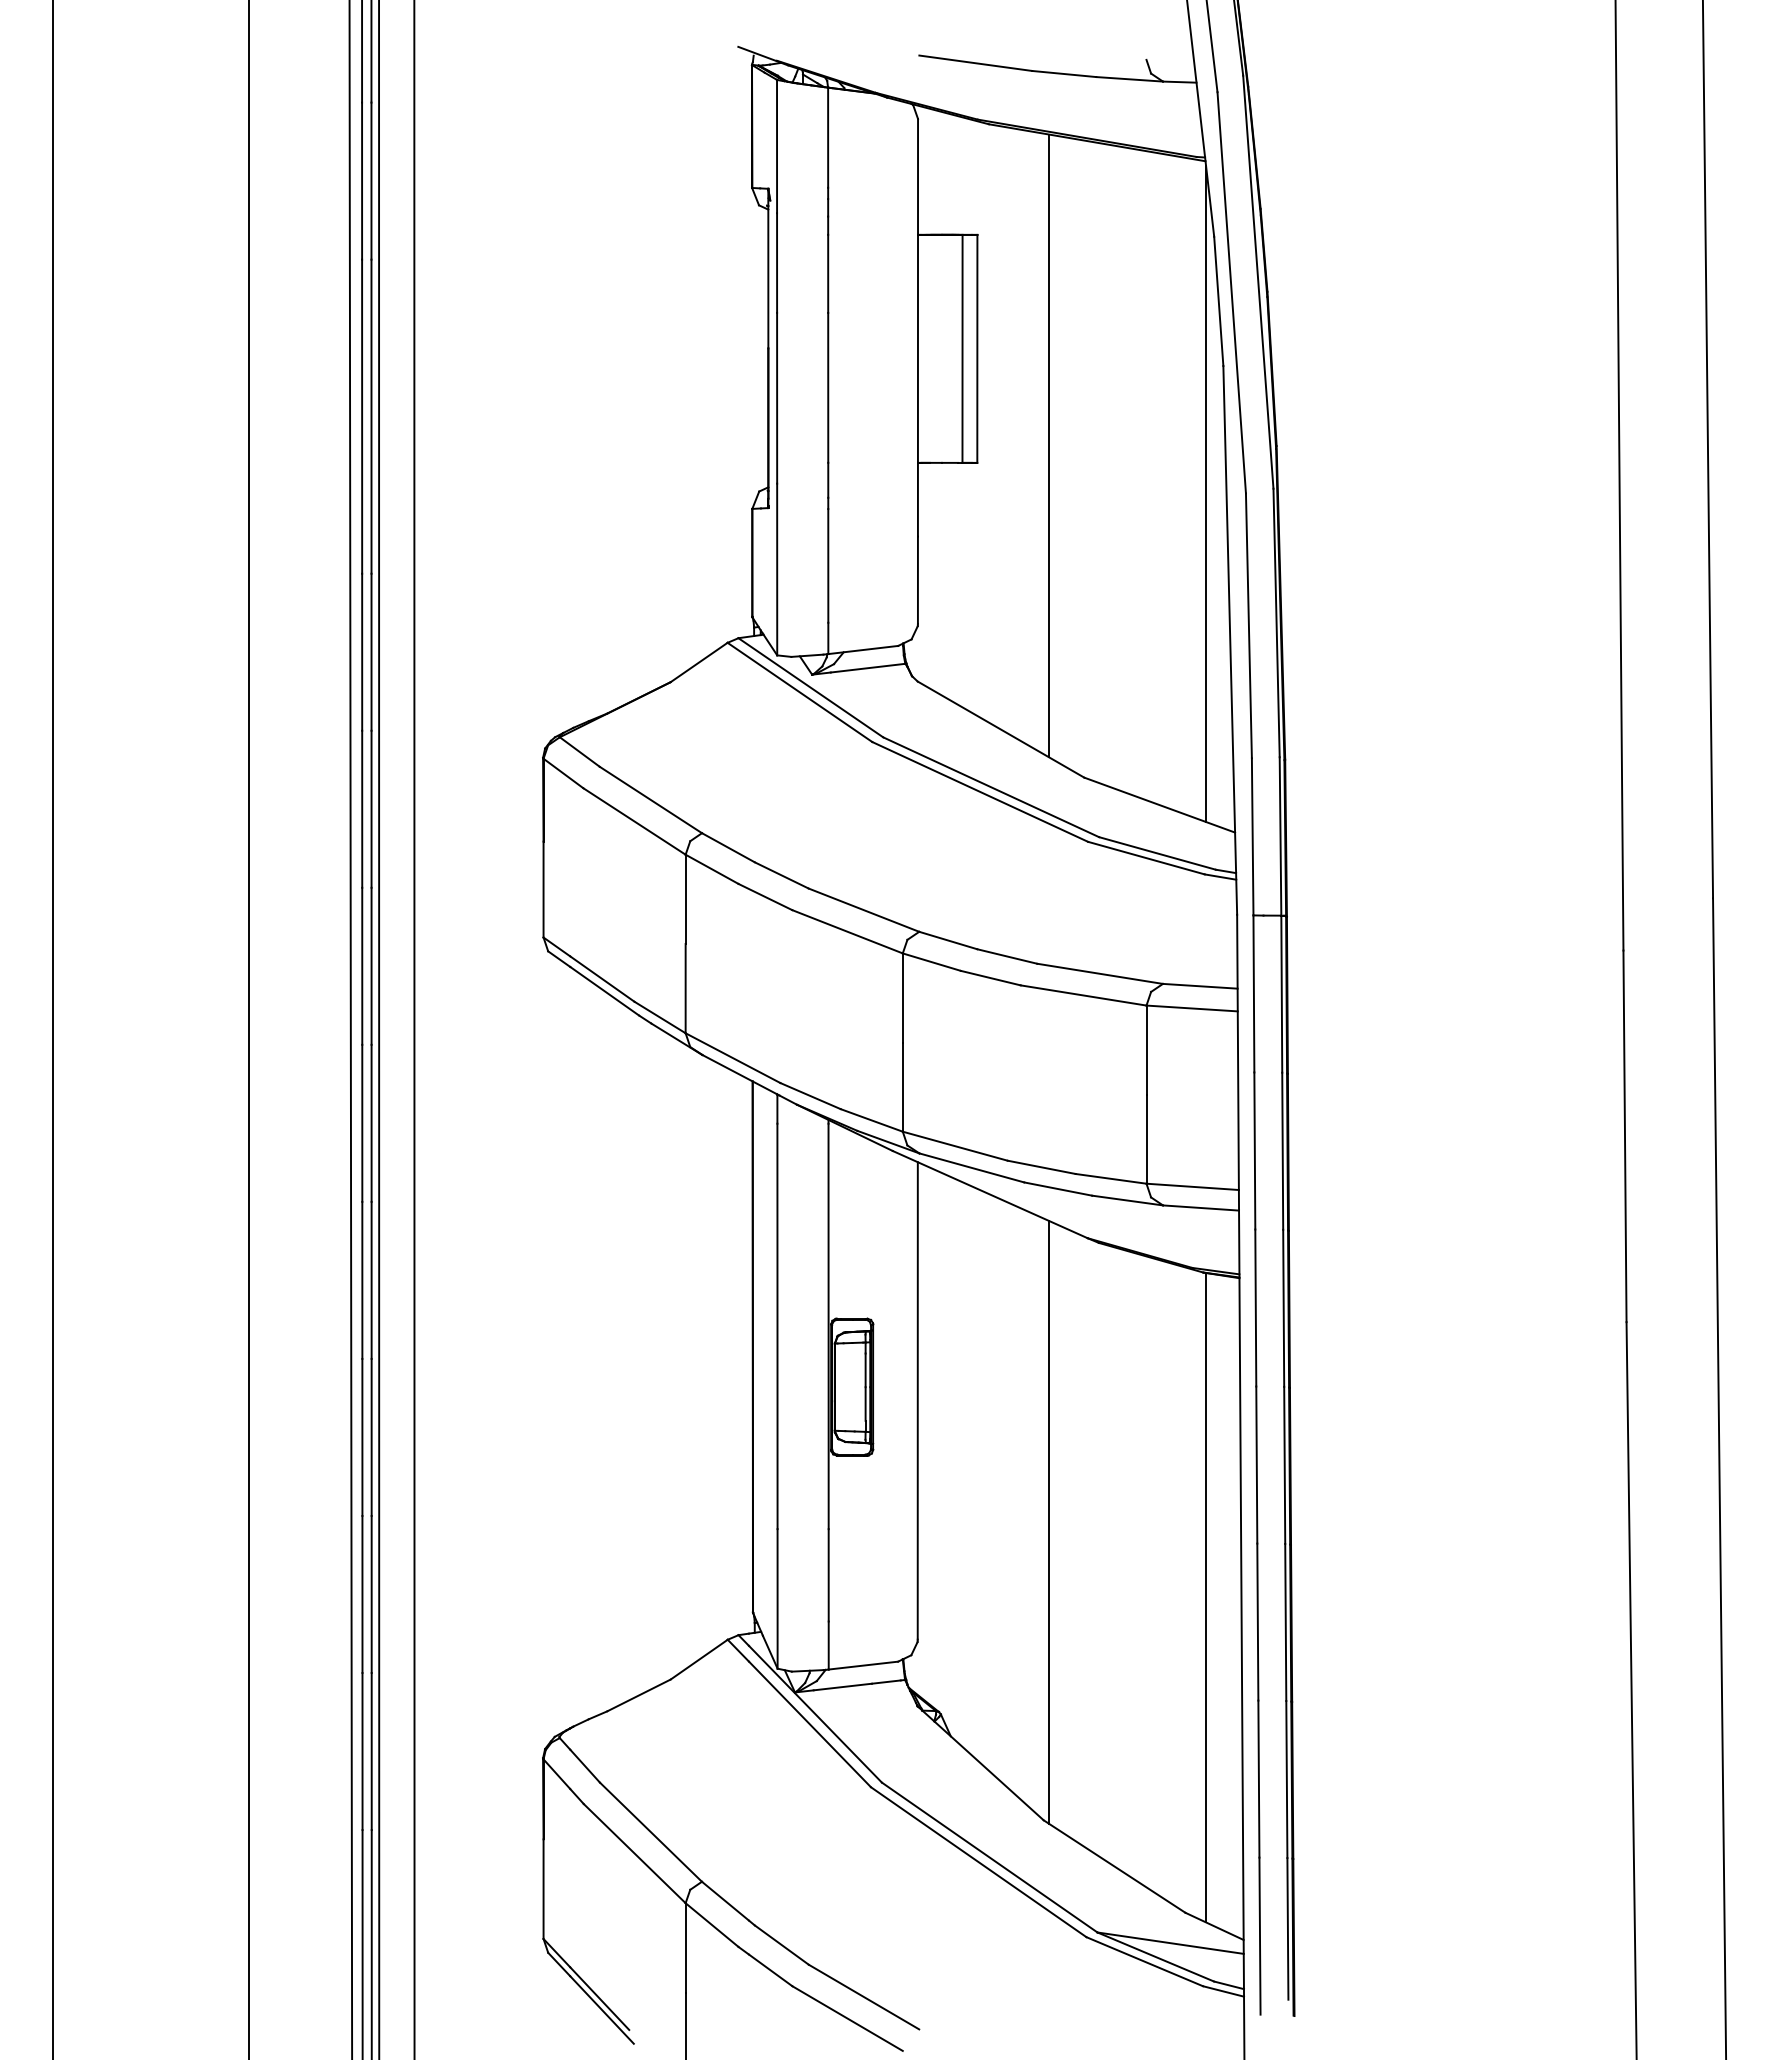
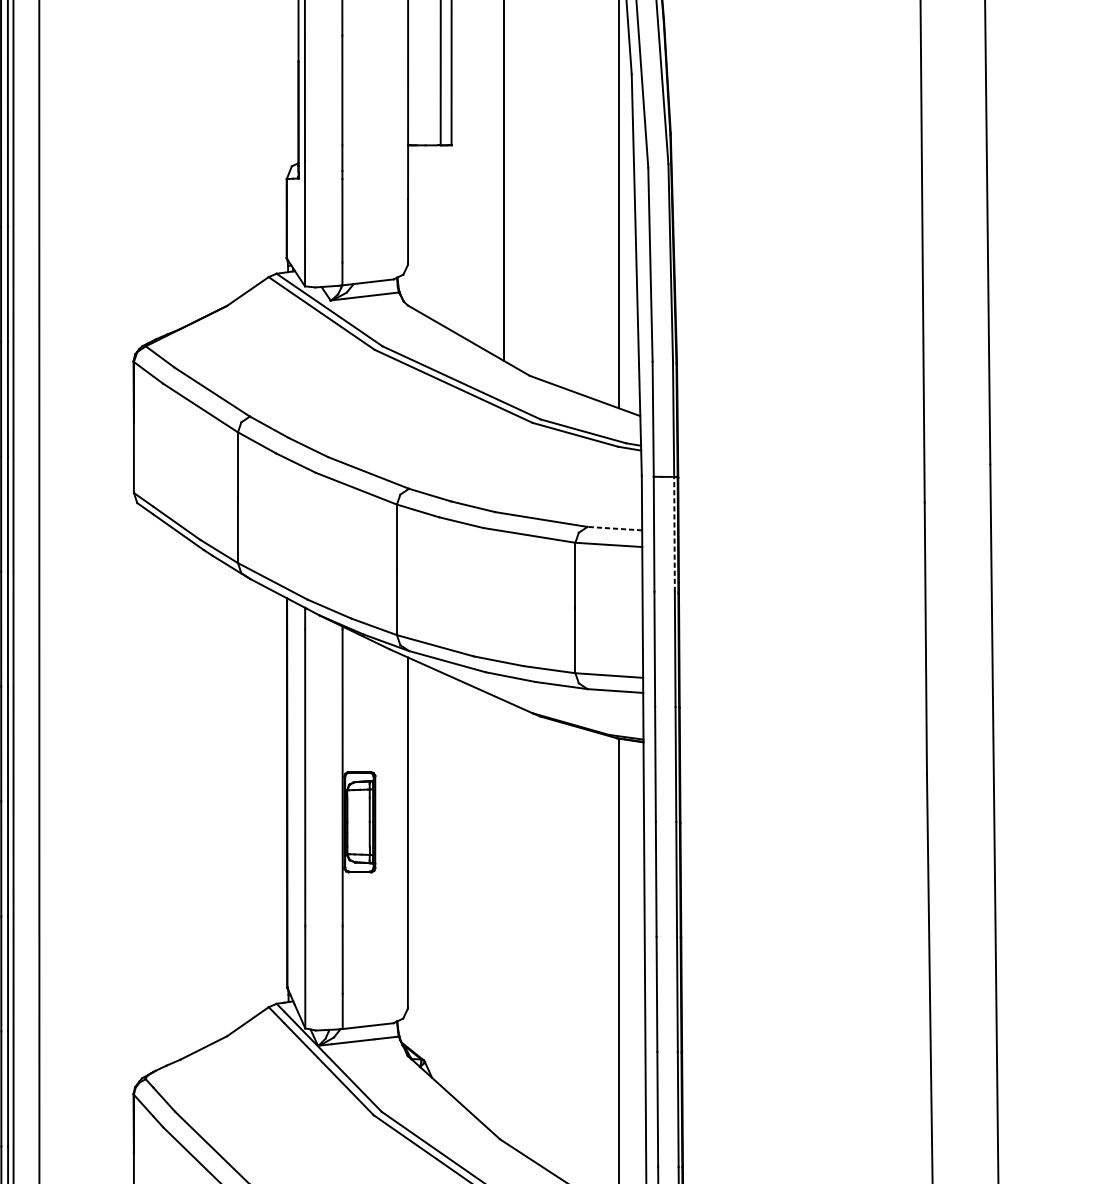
line: (1199, 986) -> (614, 528), solid -> dashed
line: (1281, 994) -> (674, 534), solid -> dashed
line: (1049, 1521) -> (504, 920), removed

